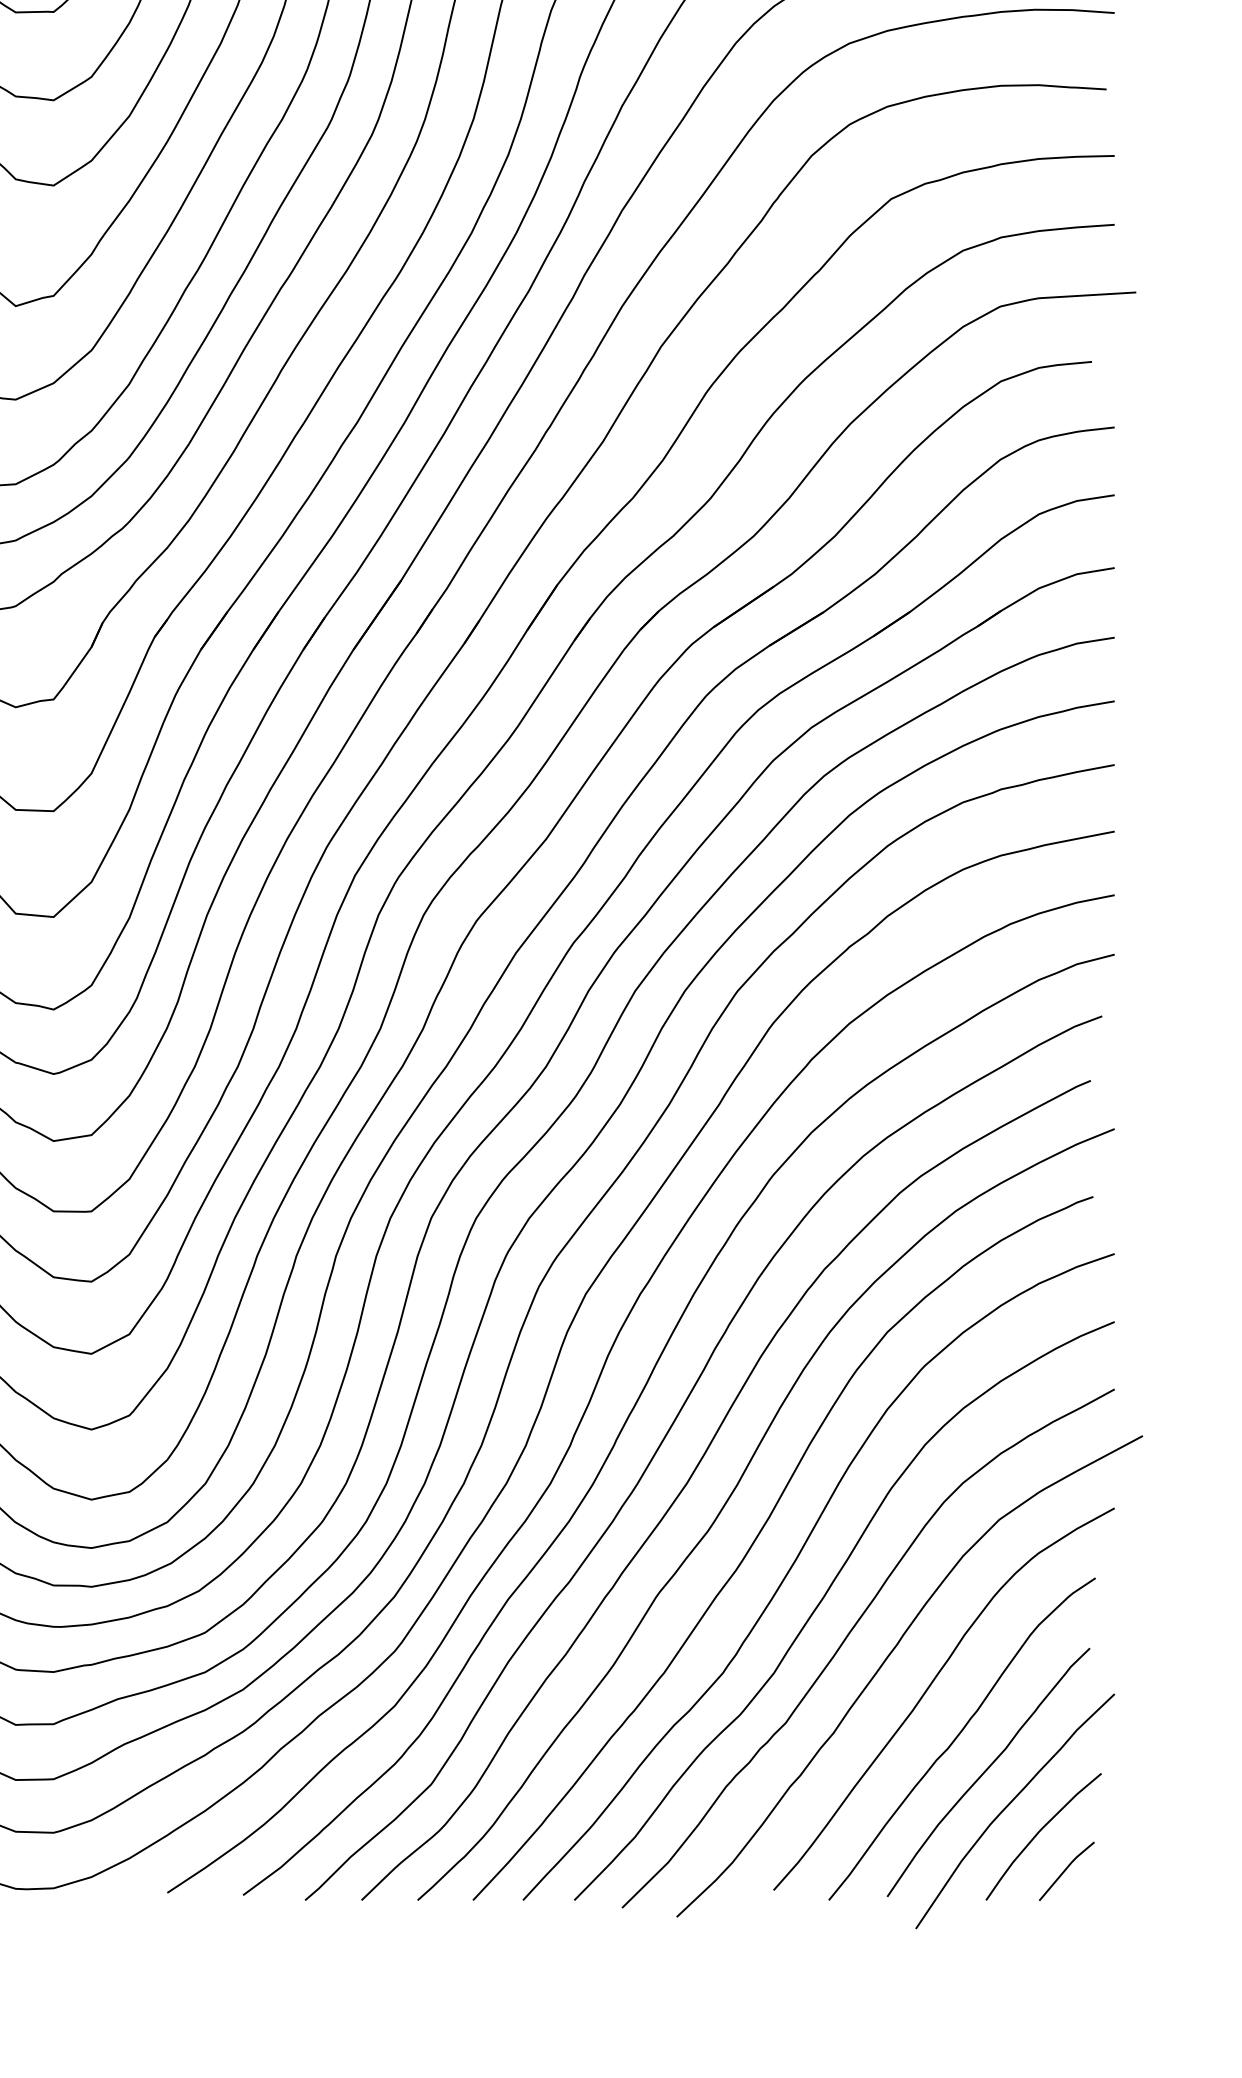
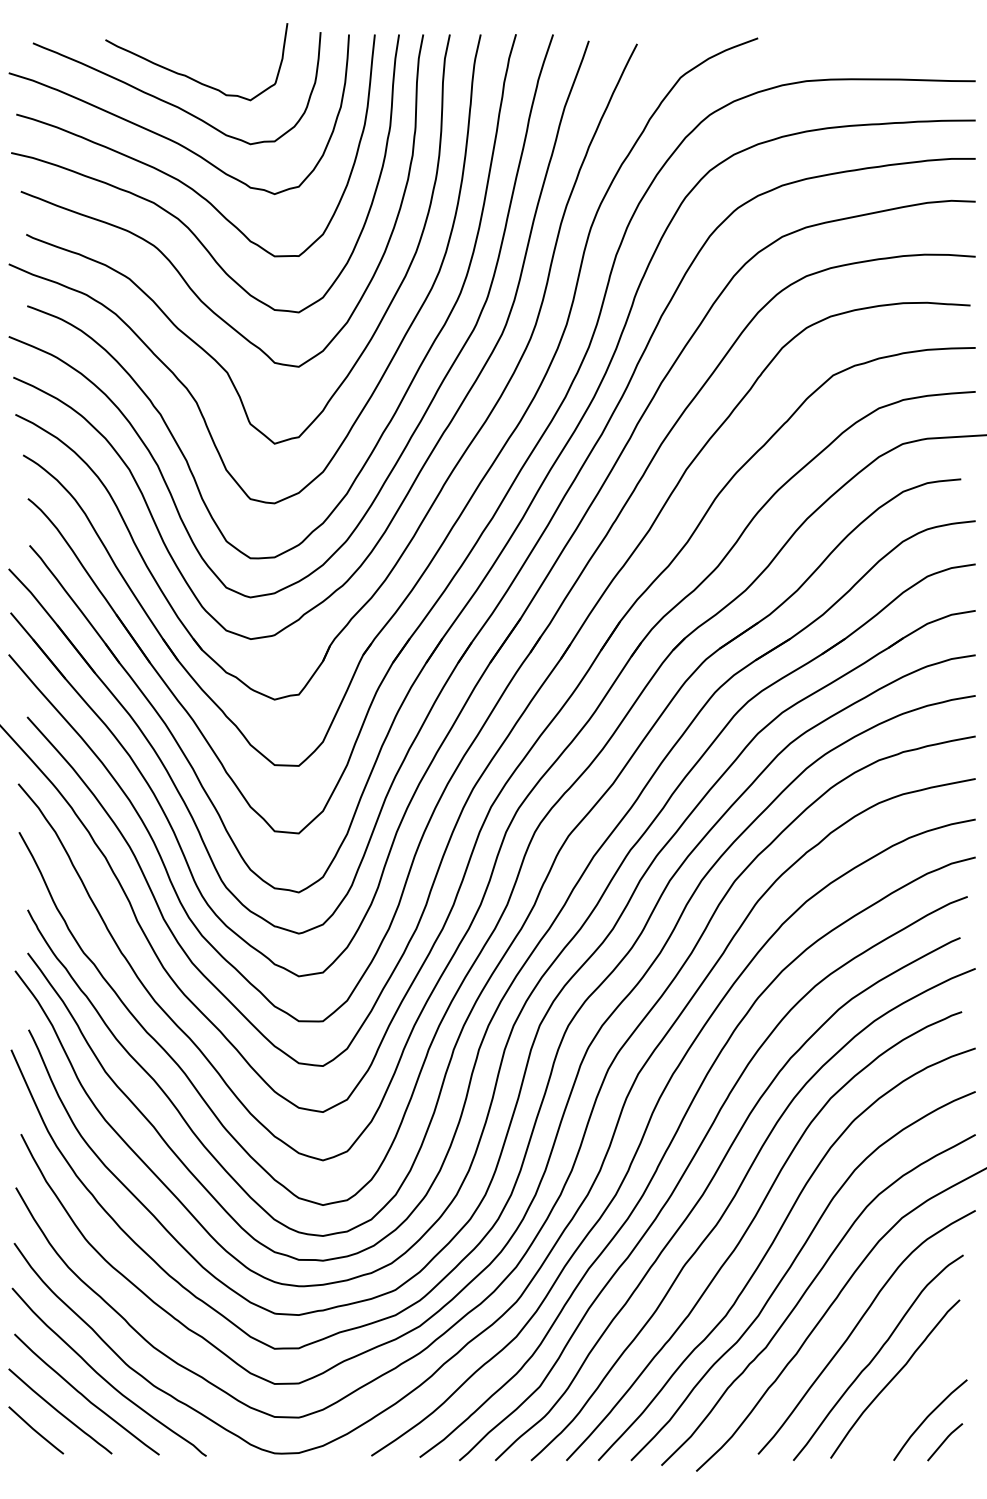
curve: (1010, 1804) -> (909, 1399), removed

